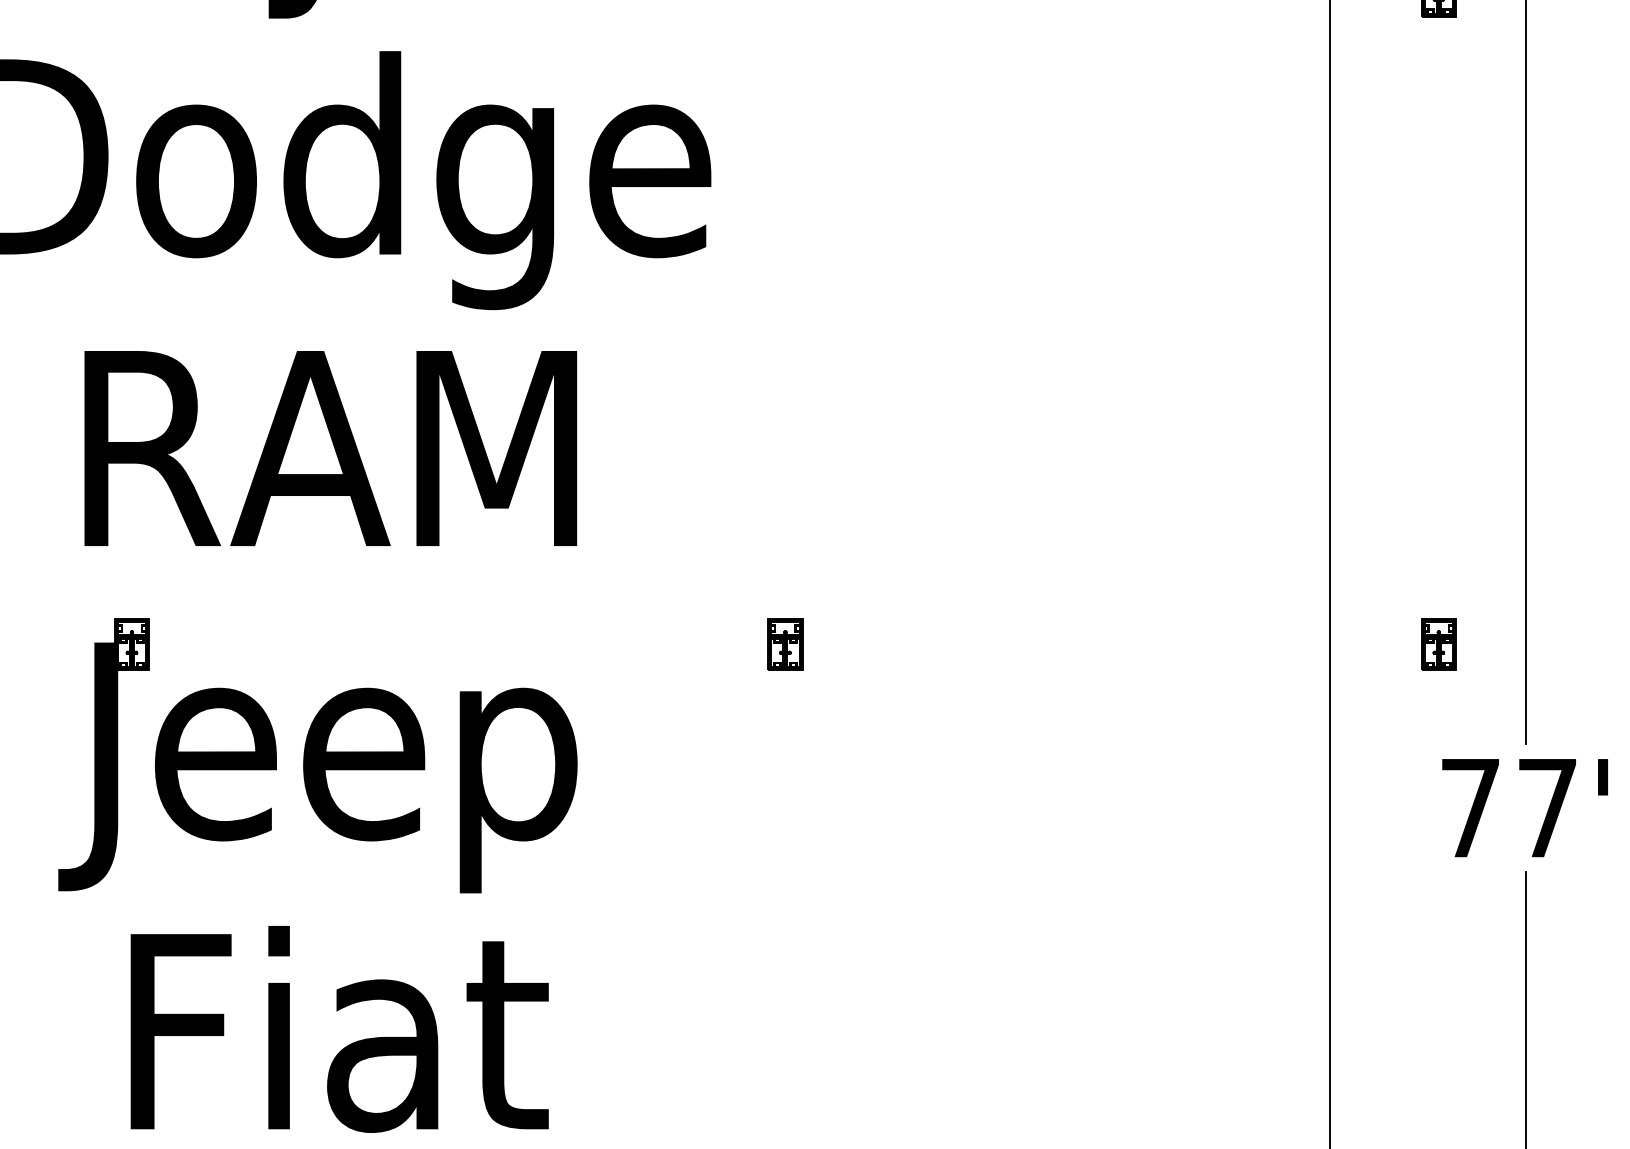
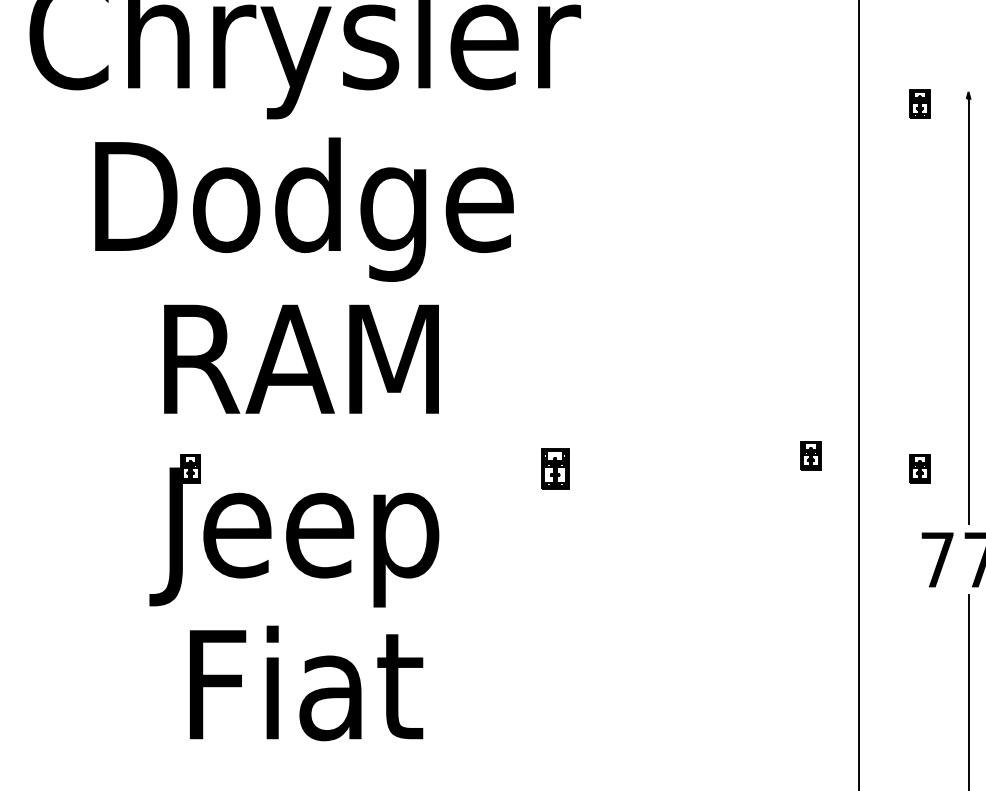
part: (1242, 620) -> (810, 455), added
part: (785, 644) -> (555, 468), size x1.4

